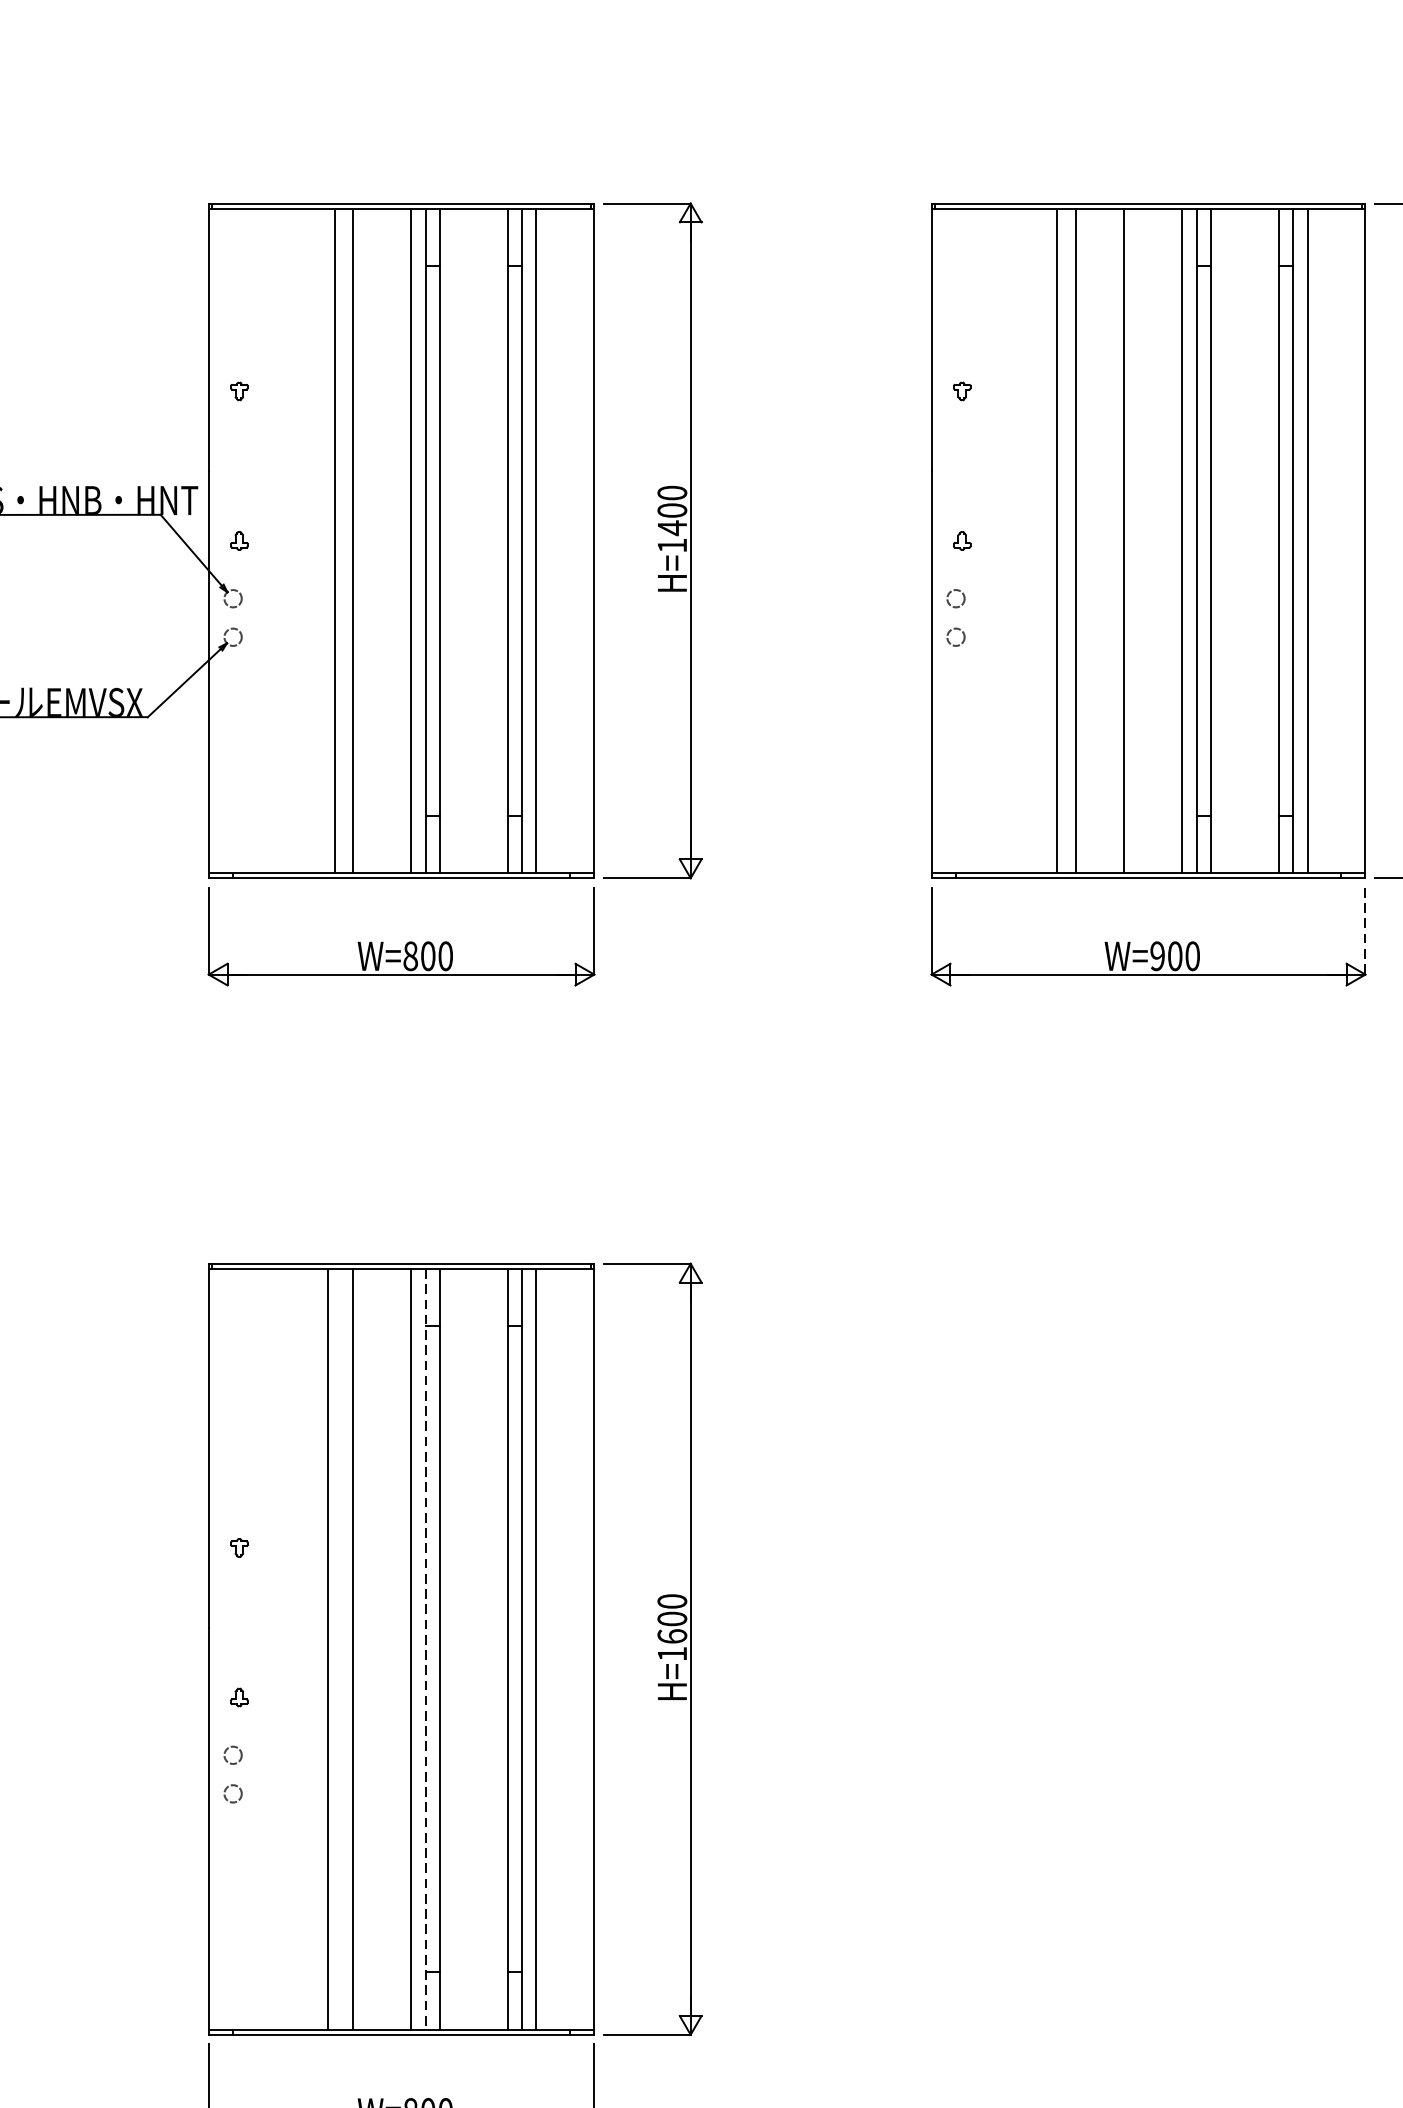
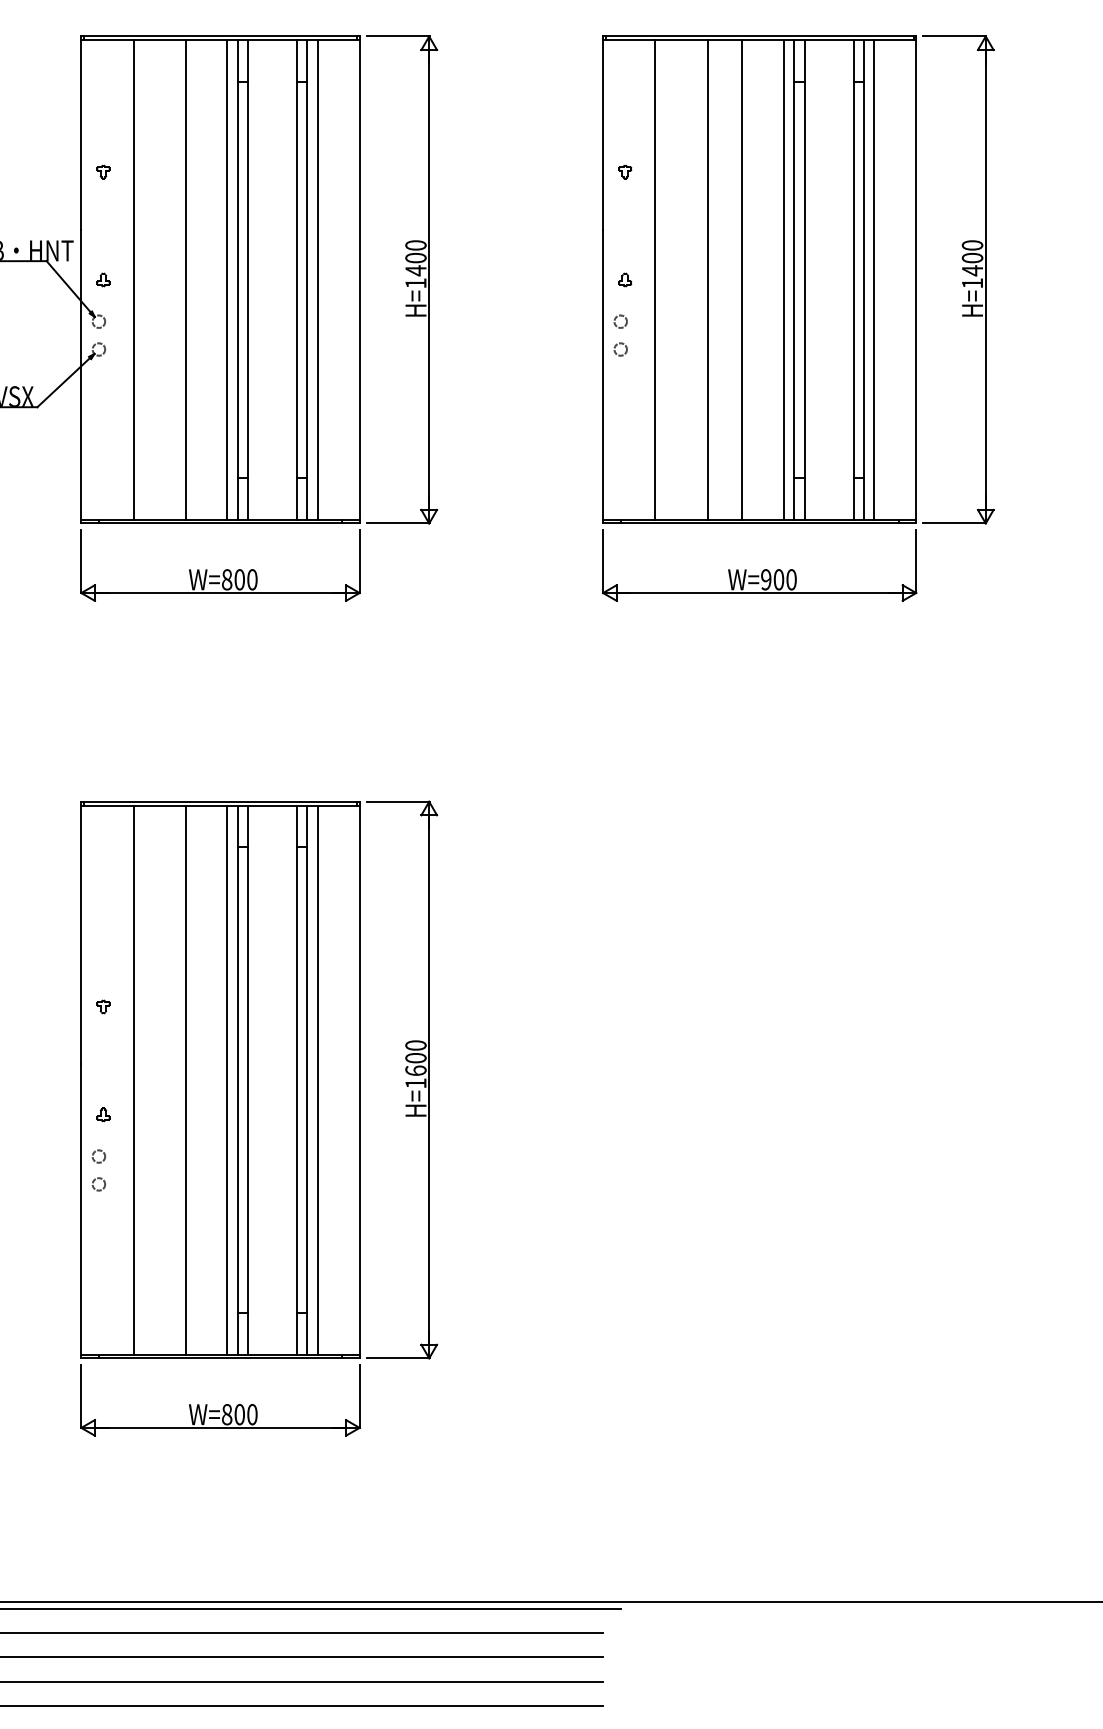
line: (335, 540) -> (133, 279), moved
line: (1056, 540) -> (655, 279), moved
line: (1365, 932) -> (916, 562), dashed -> solid
line: (328, 1648) -> (133, 1079), moved
line: (425, 1649) -> (237, 1080), dashed -> solid

